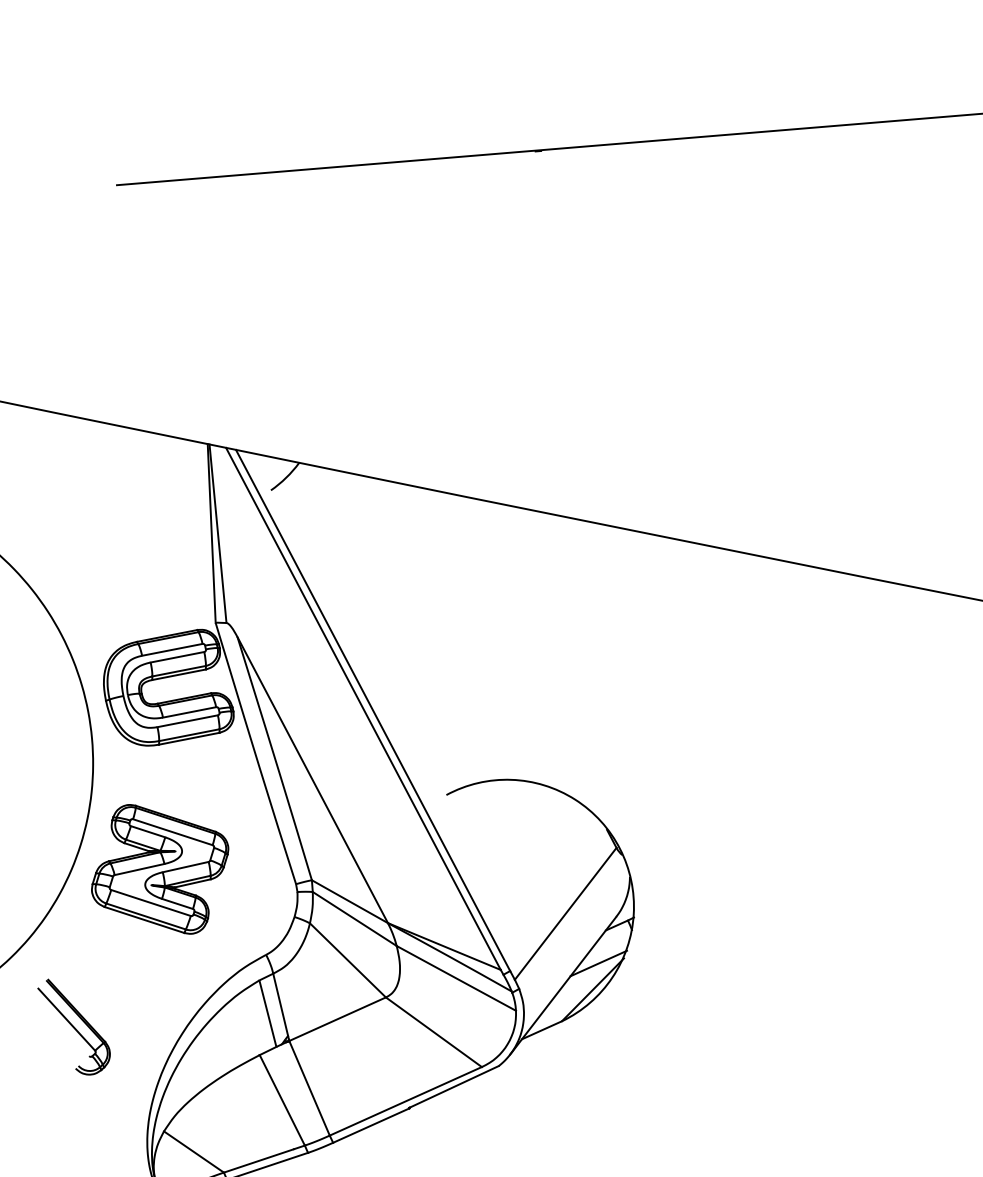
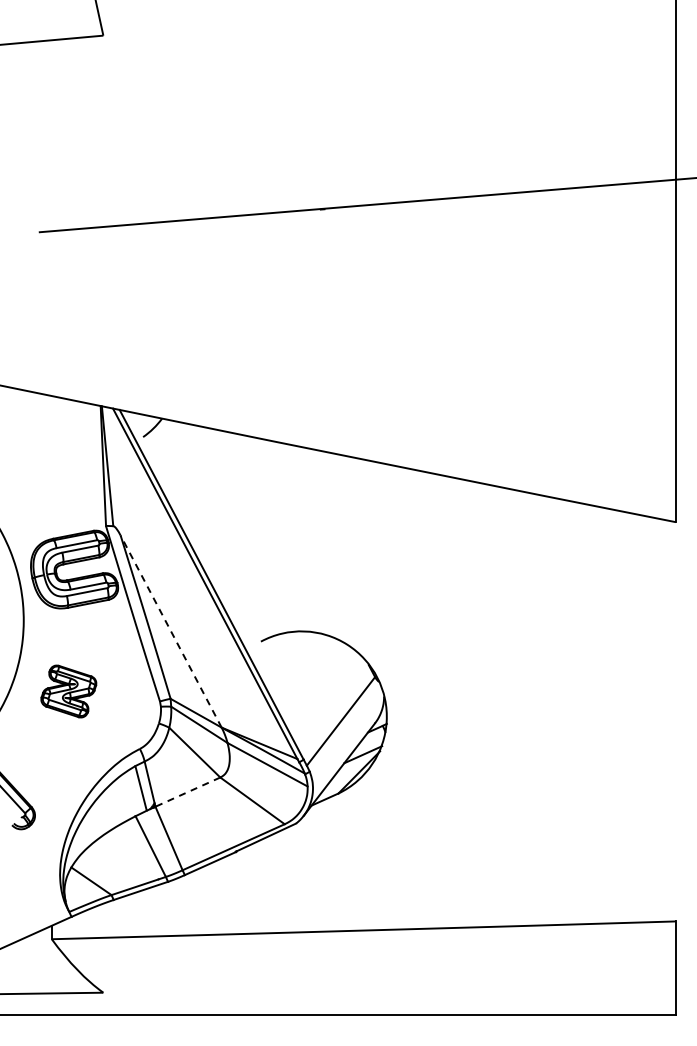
line: (311, 779) -> (170, 631), solid -> dashed
part: (159, 869) -> (68, 691), size x0.6
line: (337, 1019) -> (187, 792), solid -> dashed

